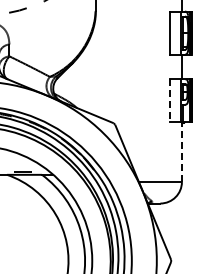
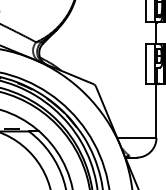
line: (169, 100) -> (145, 63), dashed -> solid
line: (181, 152) -> (156, 111), dashed -> solid

